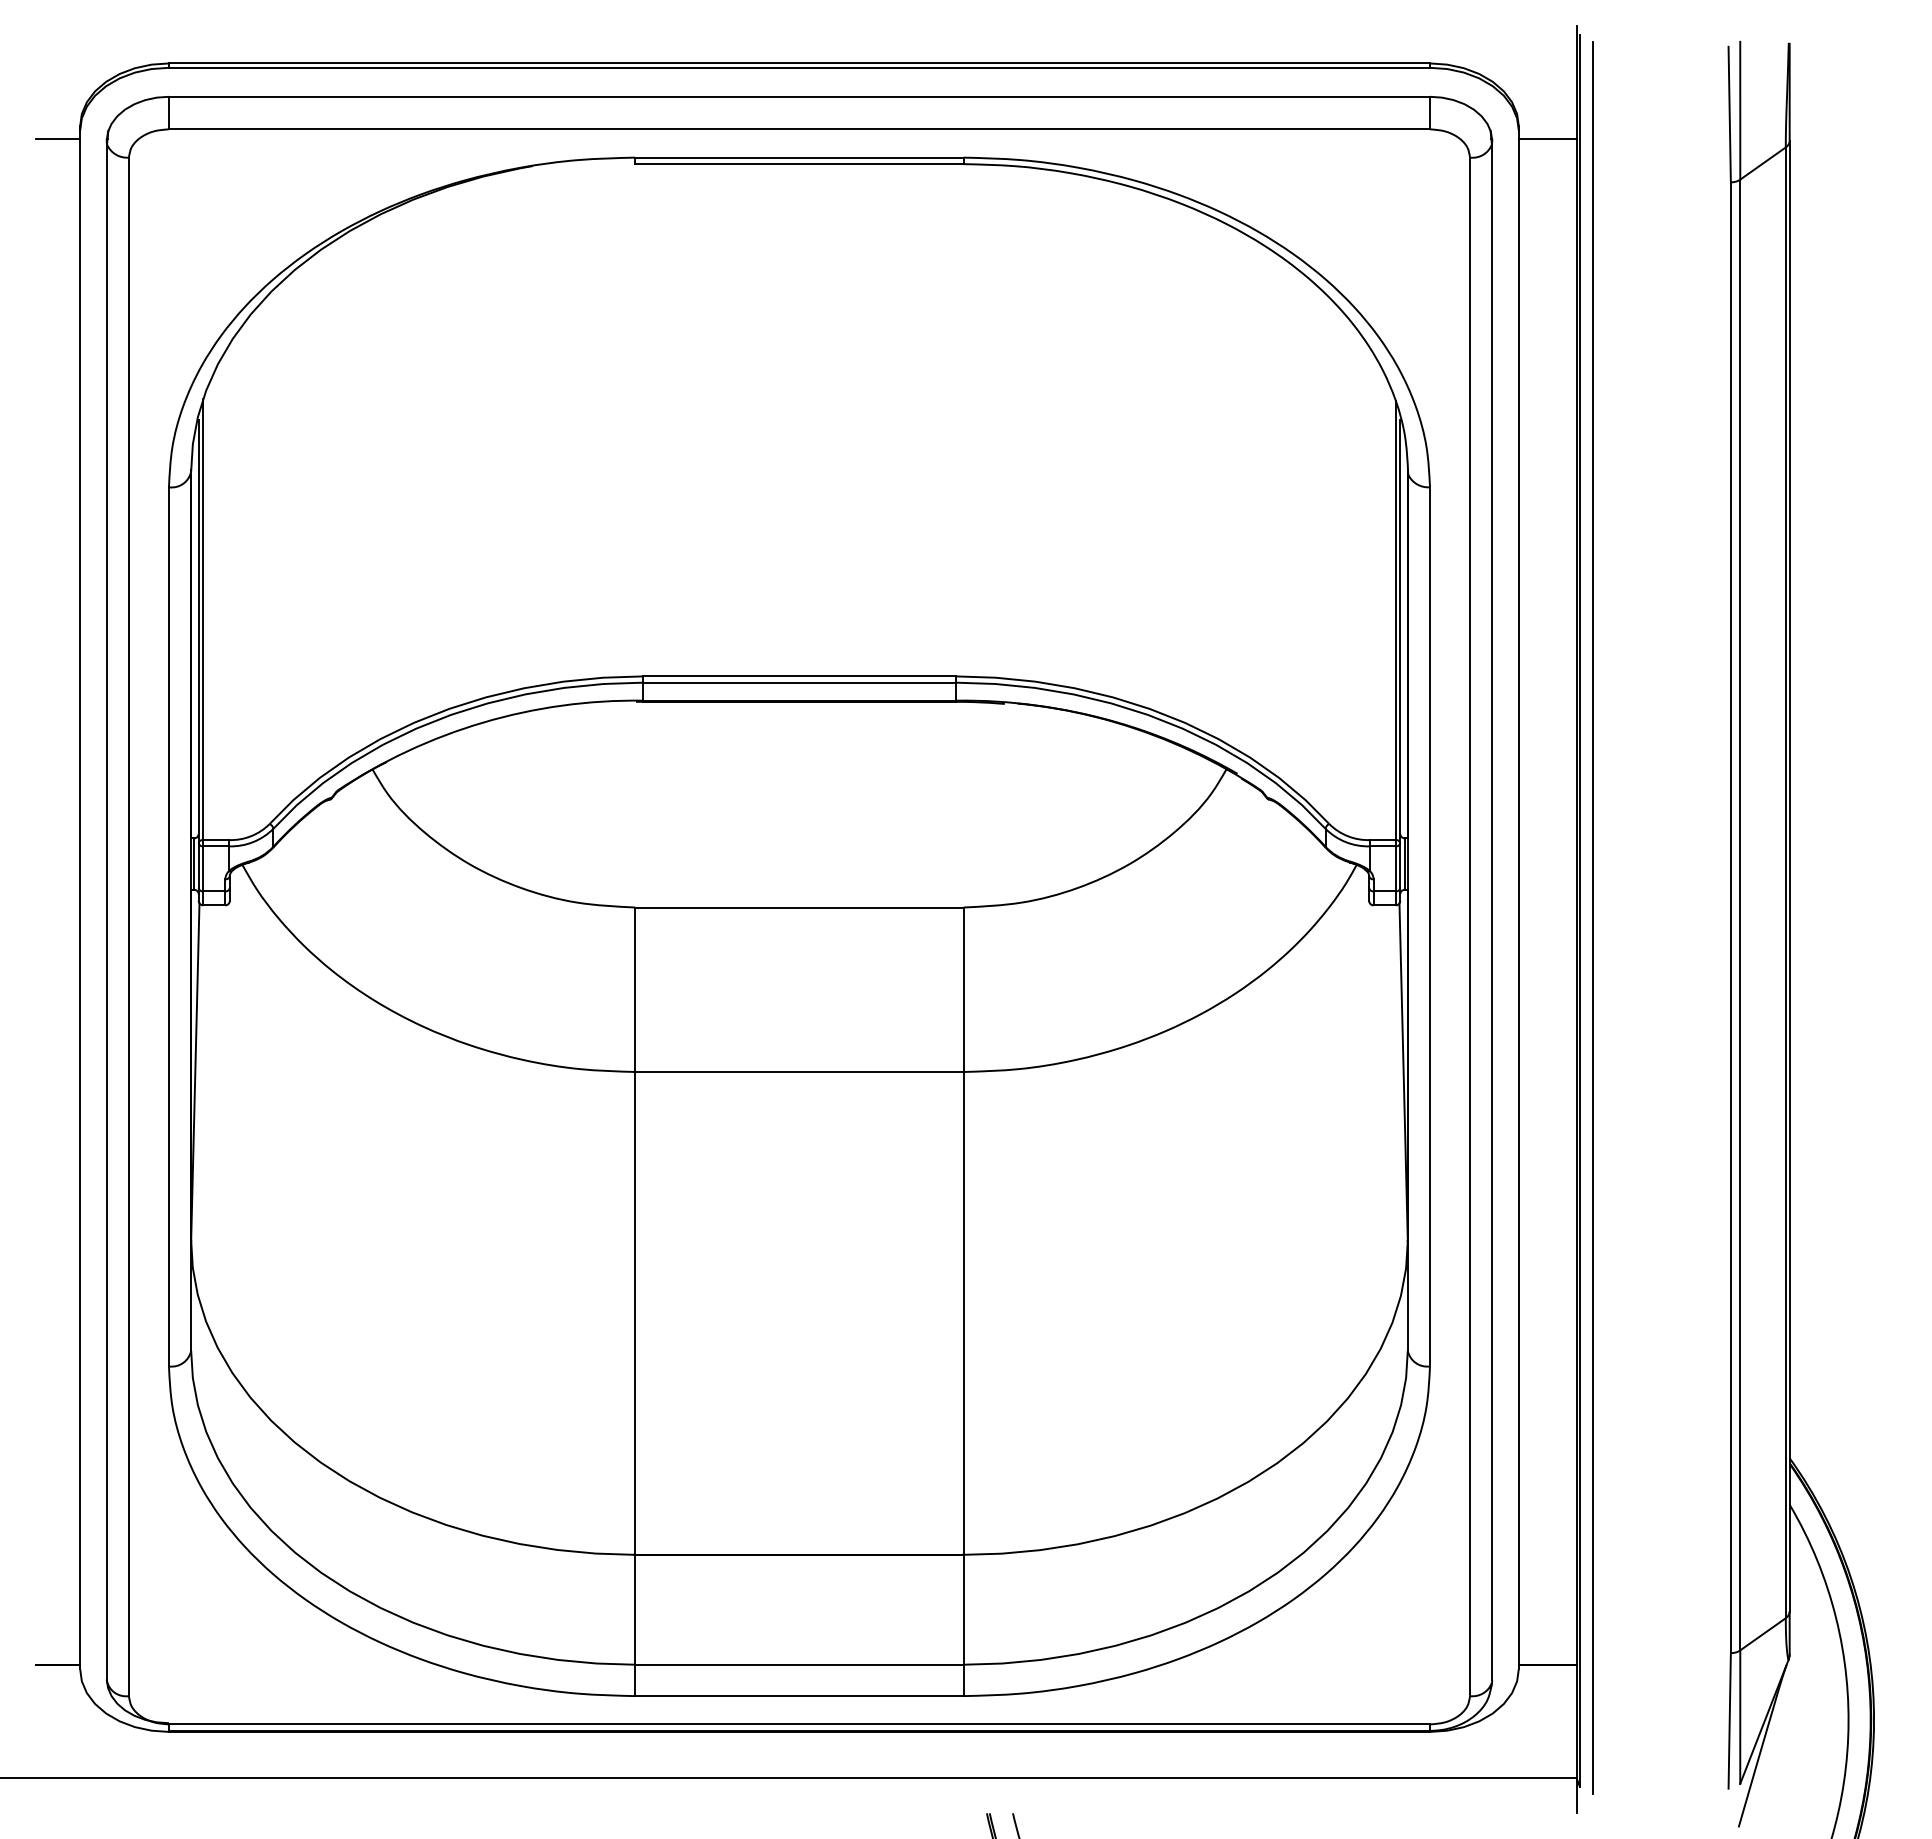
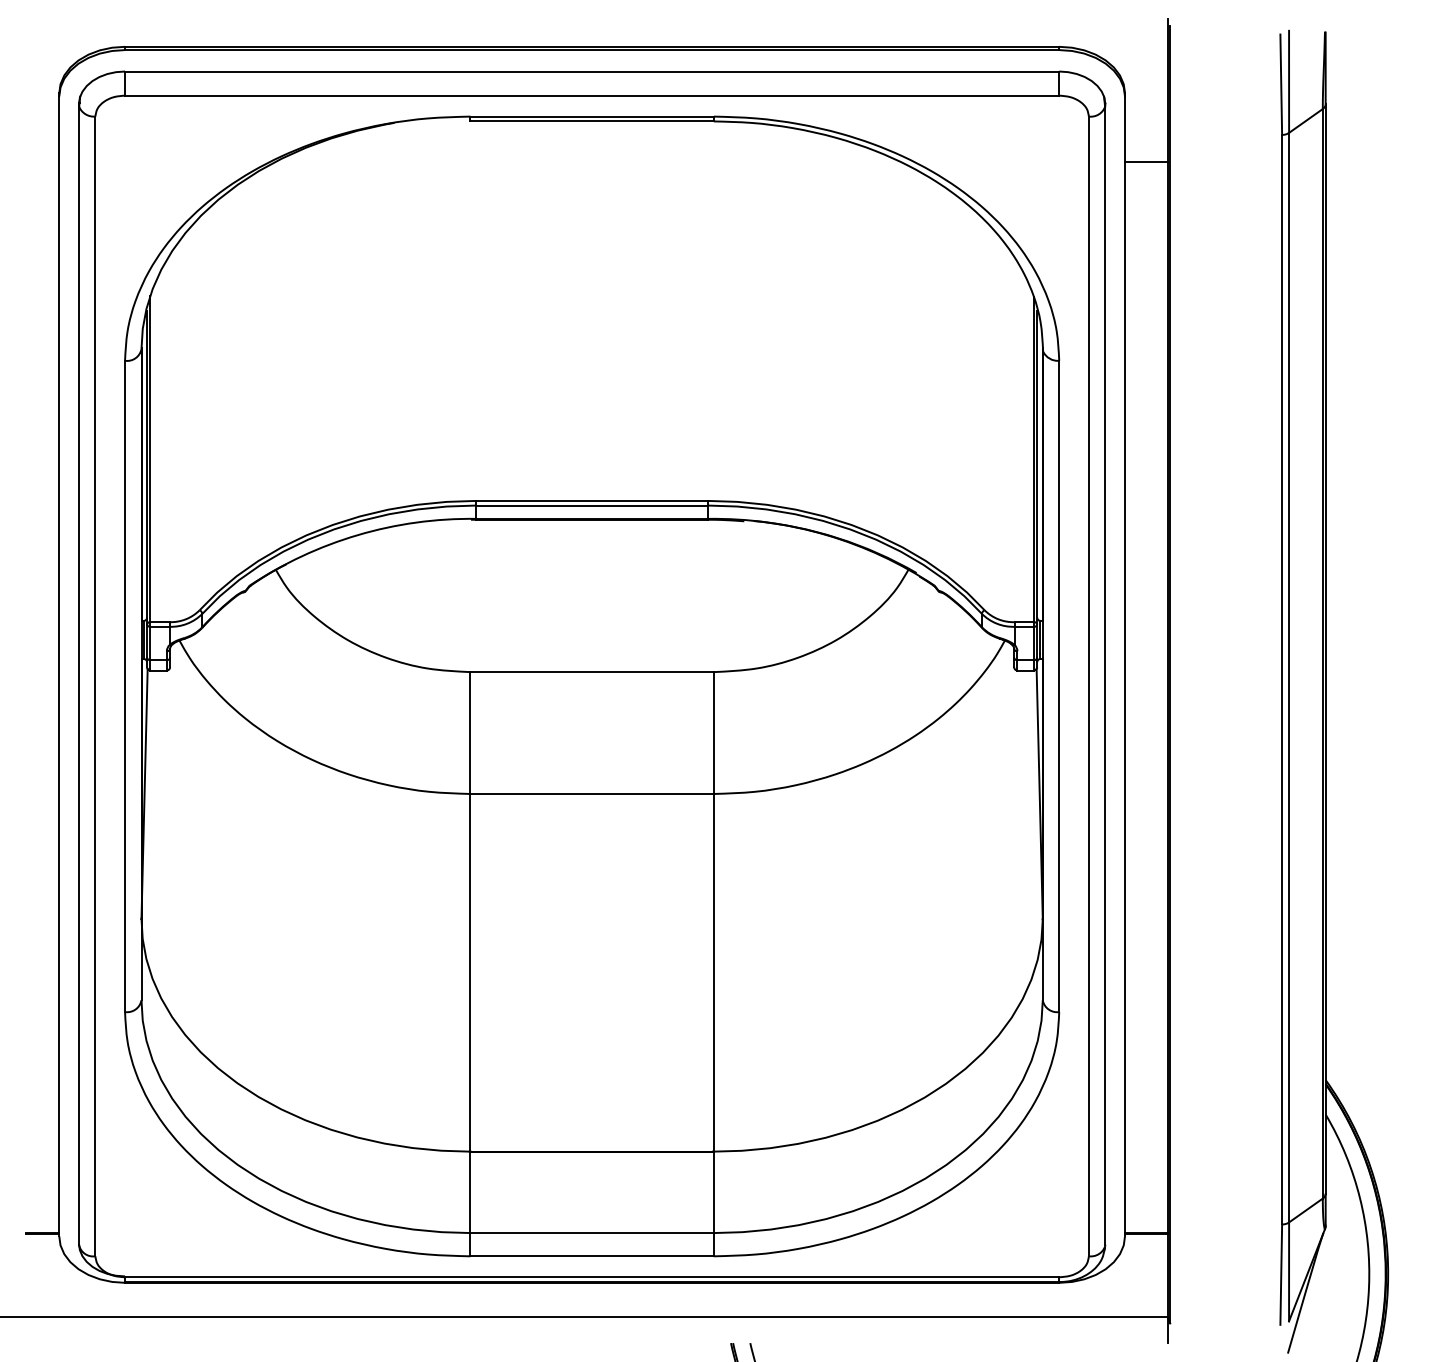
line: (57, 139) -> (42, 103), removed
line: (1547, 139) -> (1146, 161), moved
line: (1592, 917) -> (1179, 679), removed

